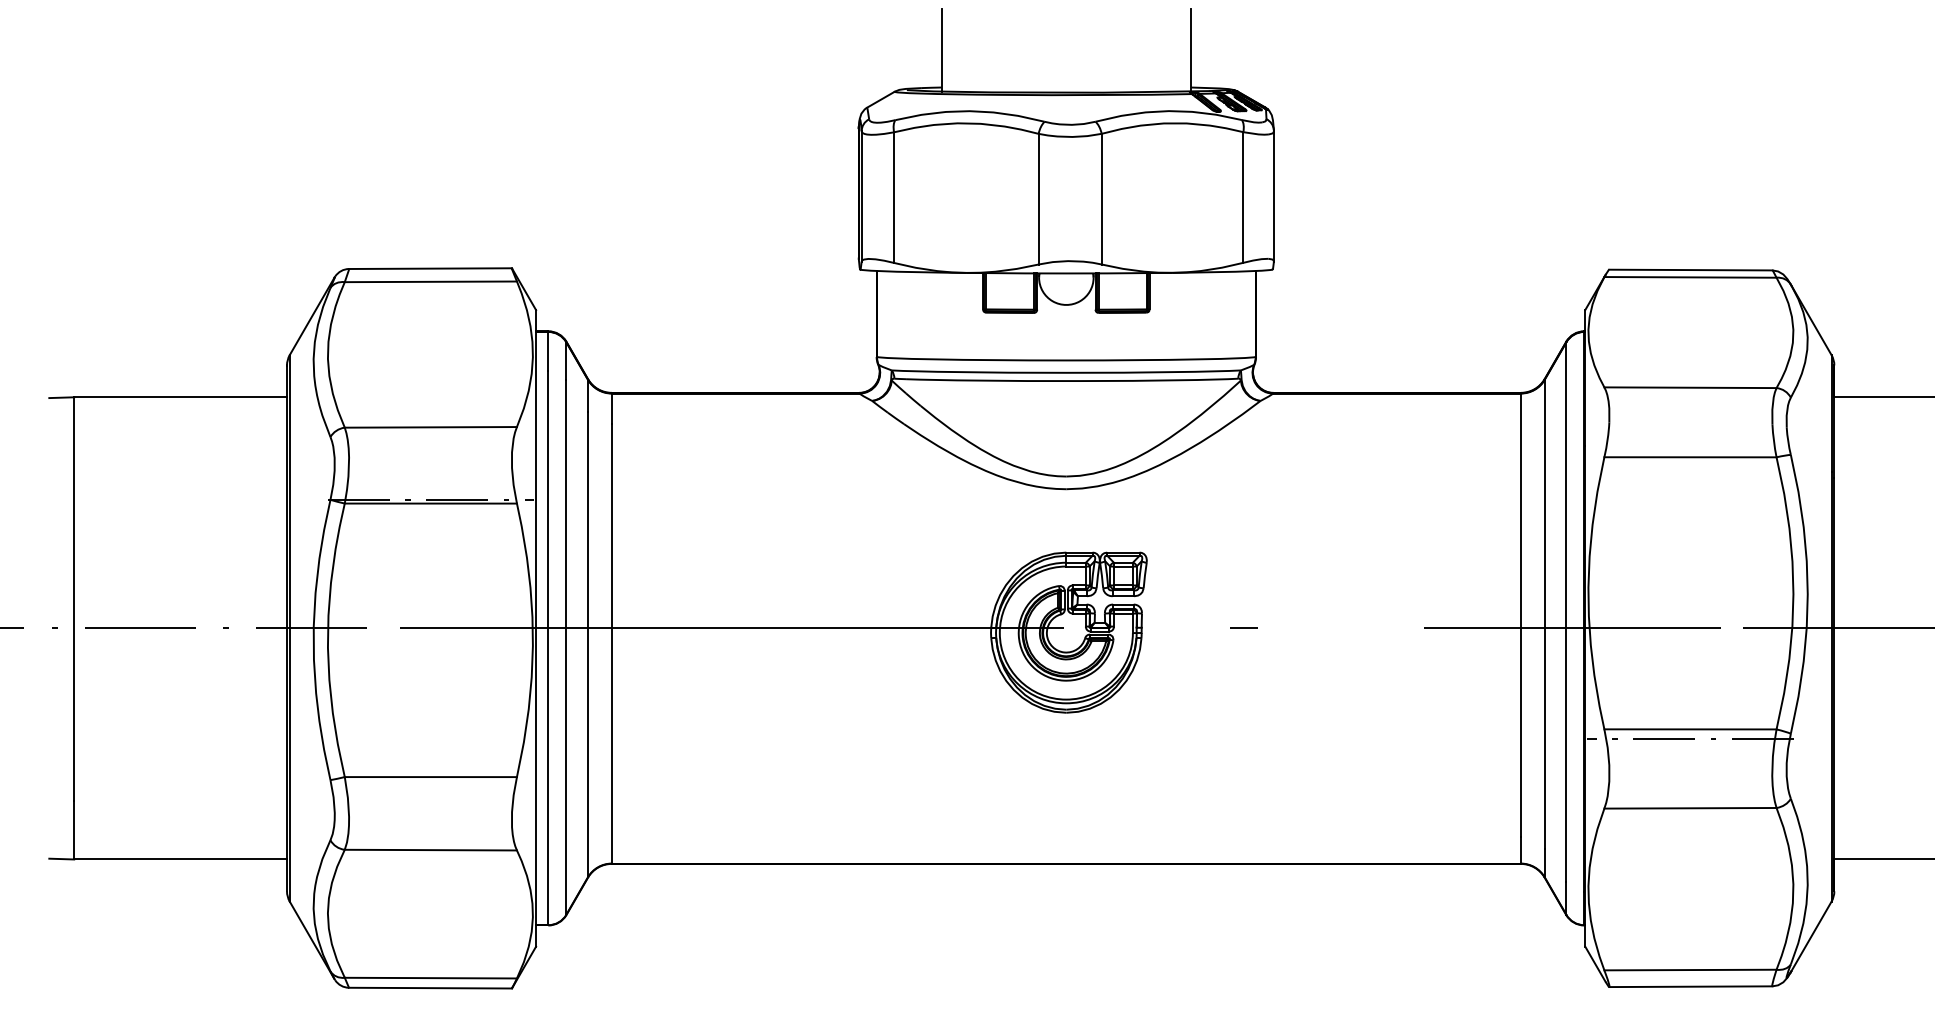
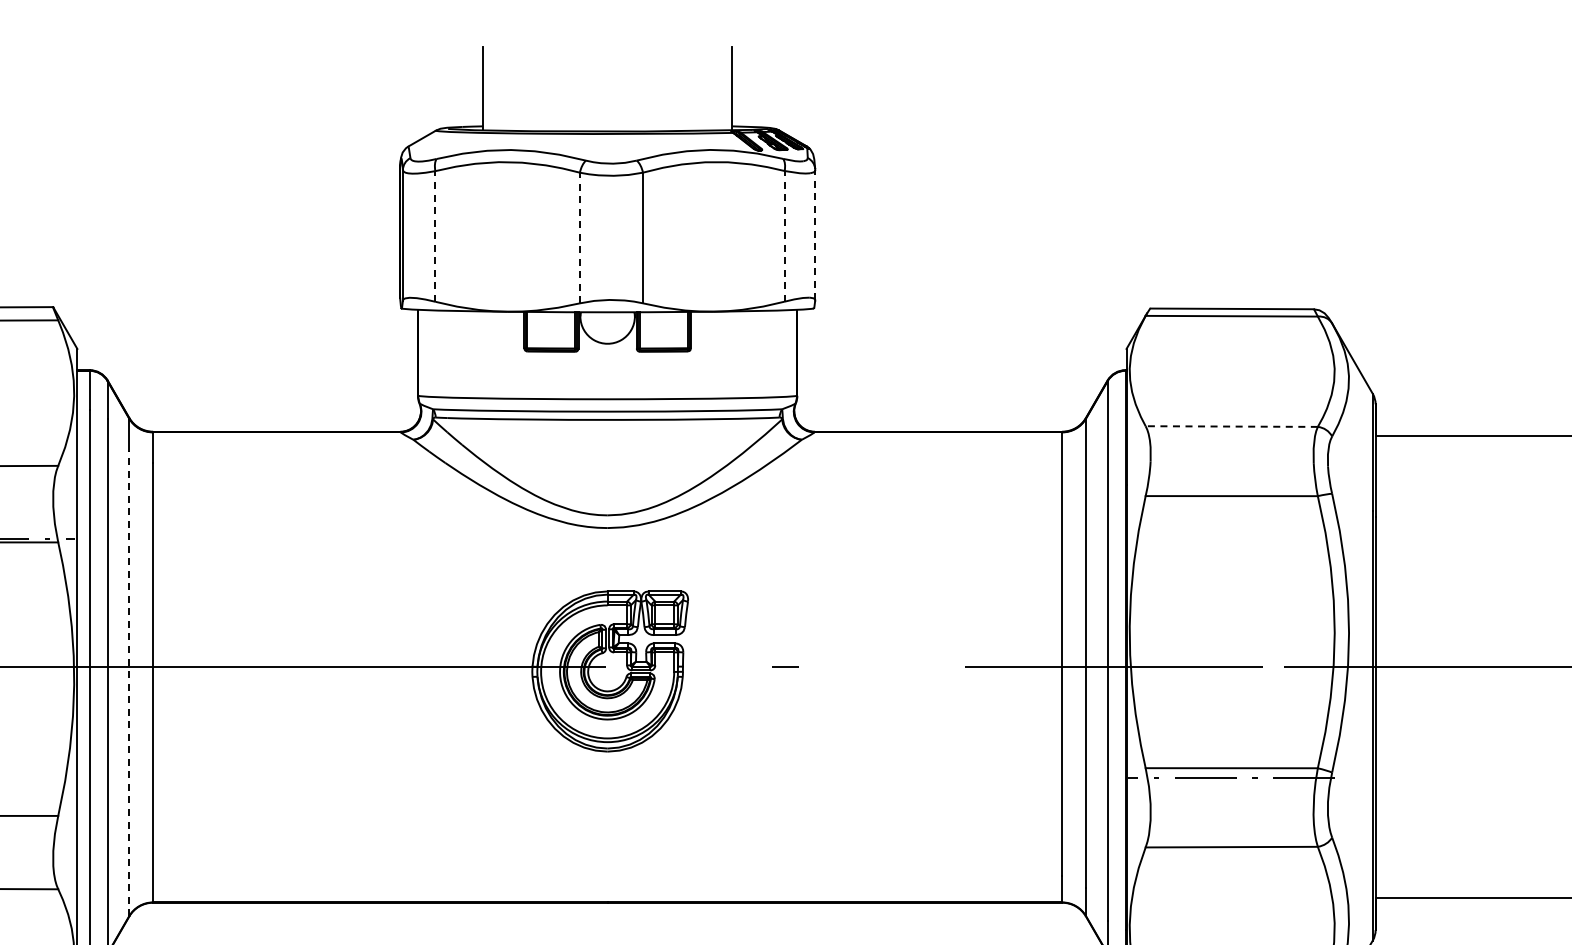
line: (1273, 195) -> (814, 234), solid -> dashed
line: (894, 197) -> (435, 236), solid -> dashed
line: (1243, 197) -> (784, 236), solid -> dashed
line: (1038, 198) -> (579, 237), solid -> dashed
line: (1689, 387) -> (1230, 426), solid -> dashed
line: (587, 644) -> (128, 683), solid -> dashed

